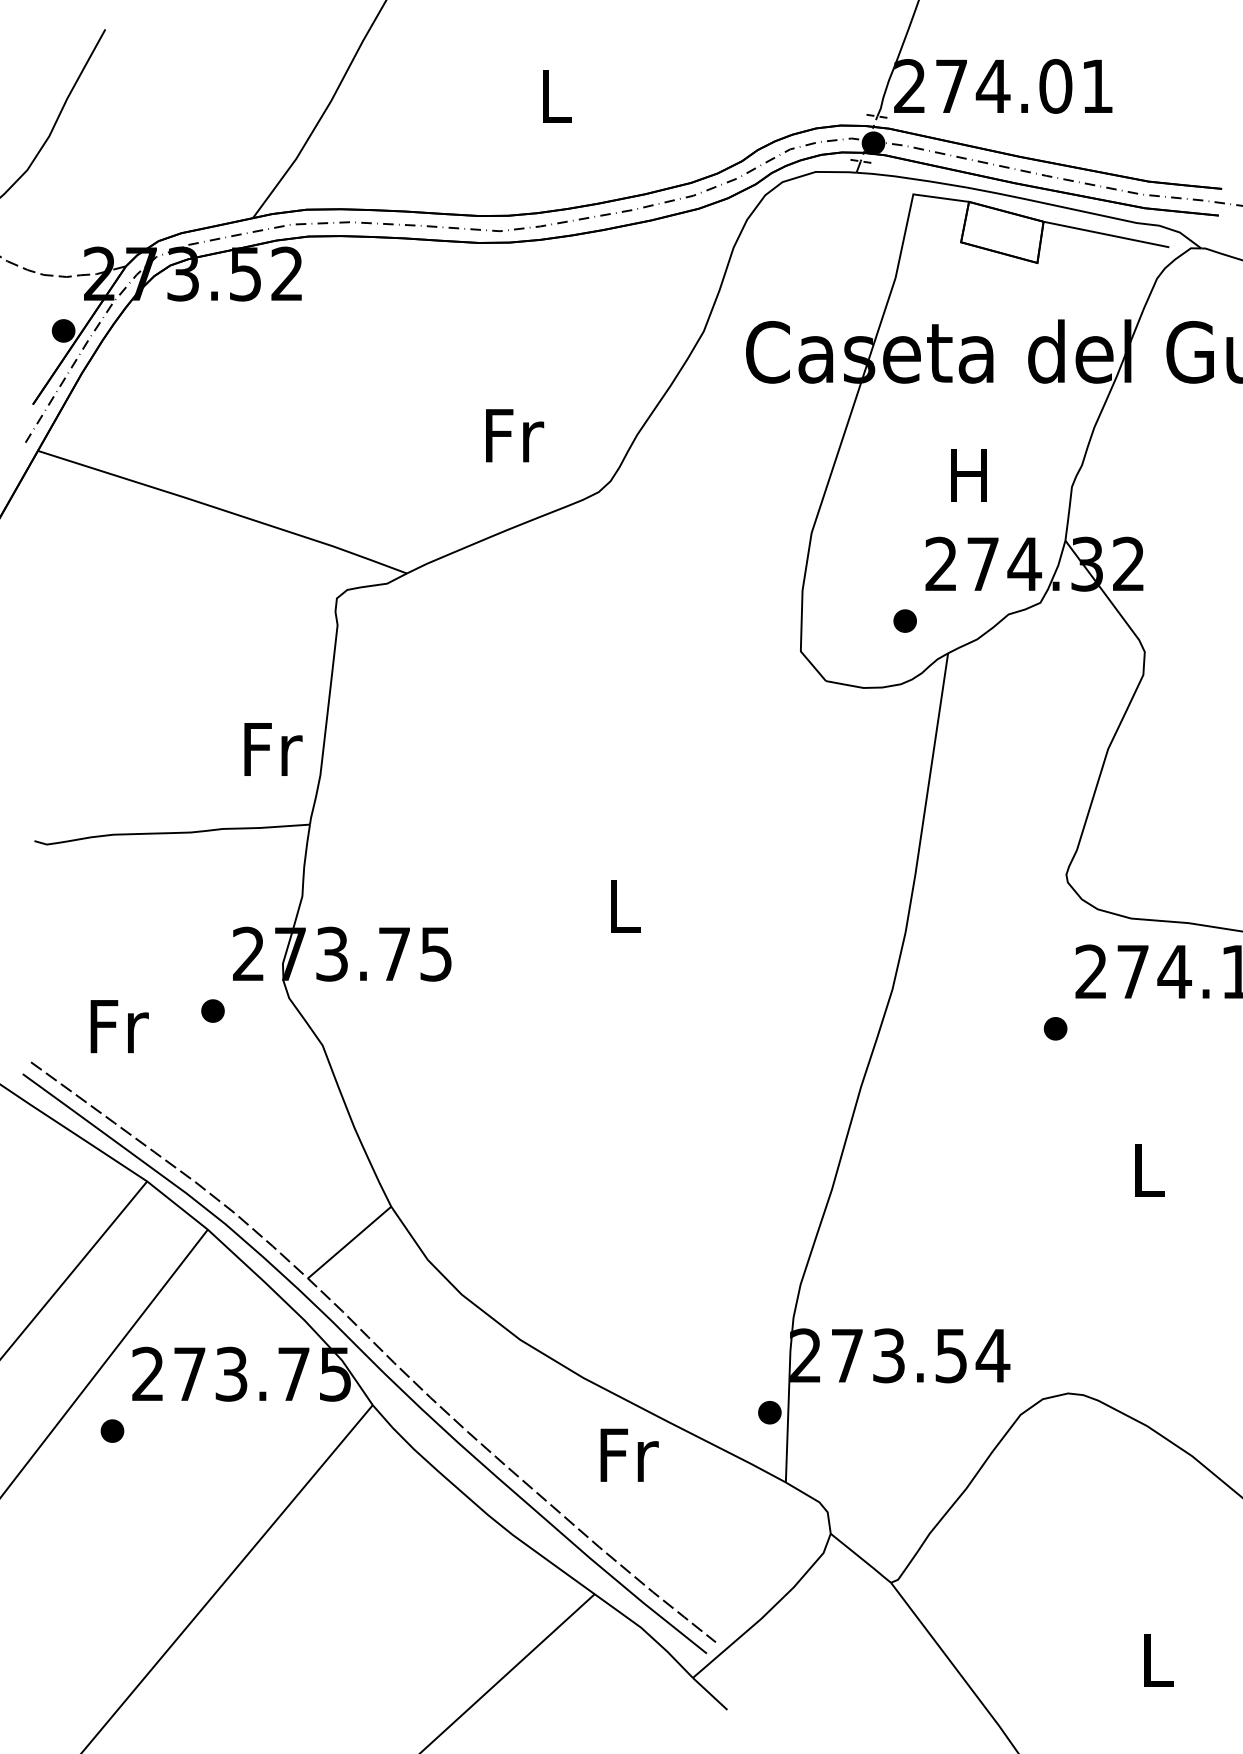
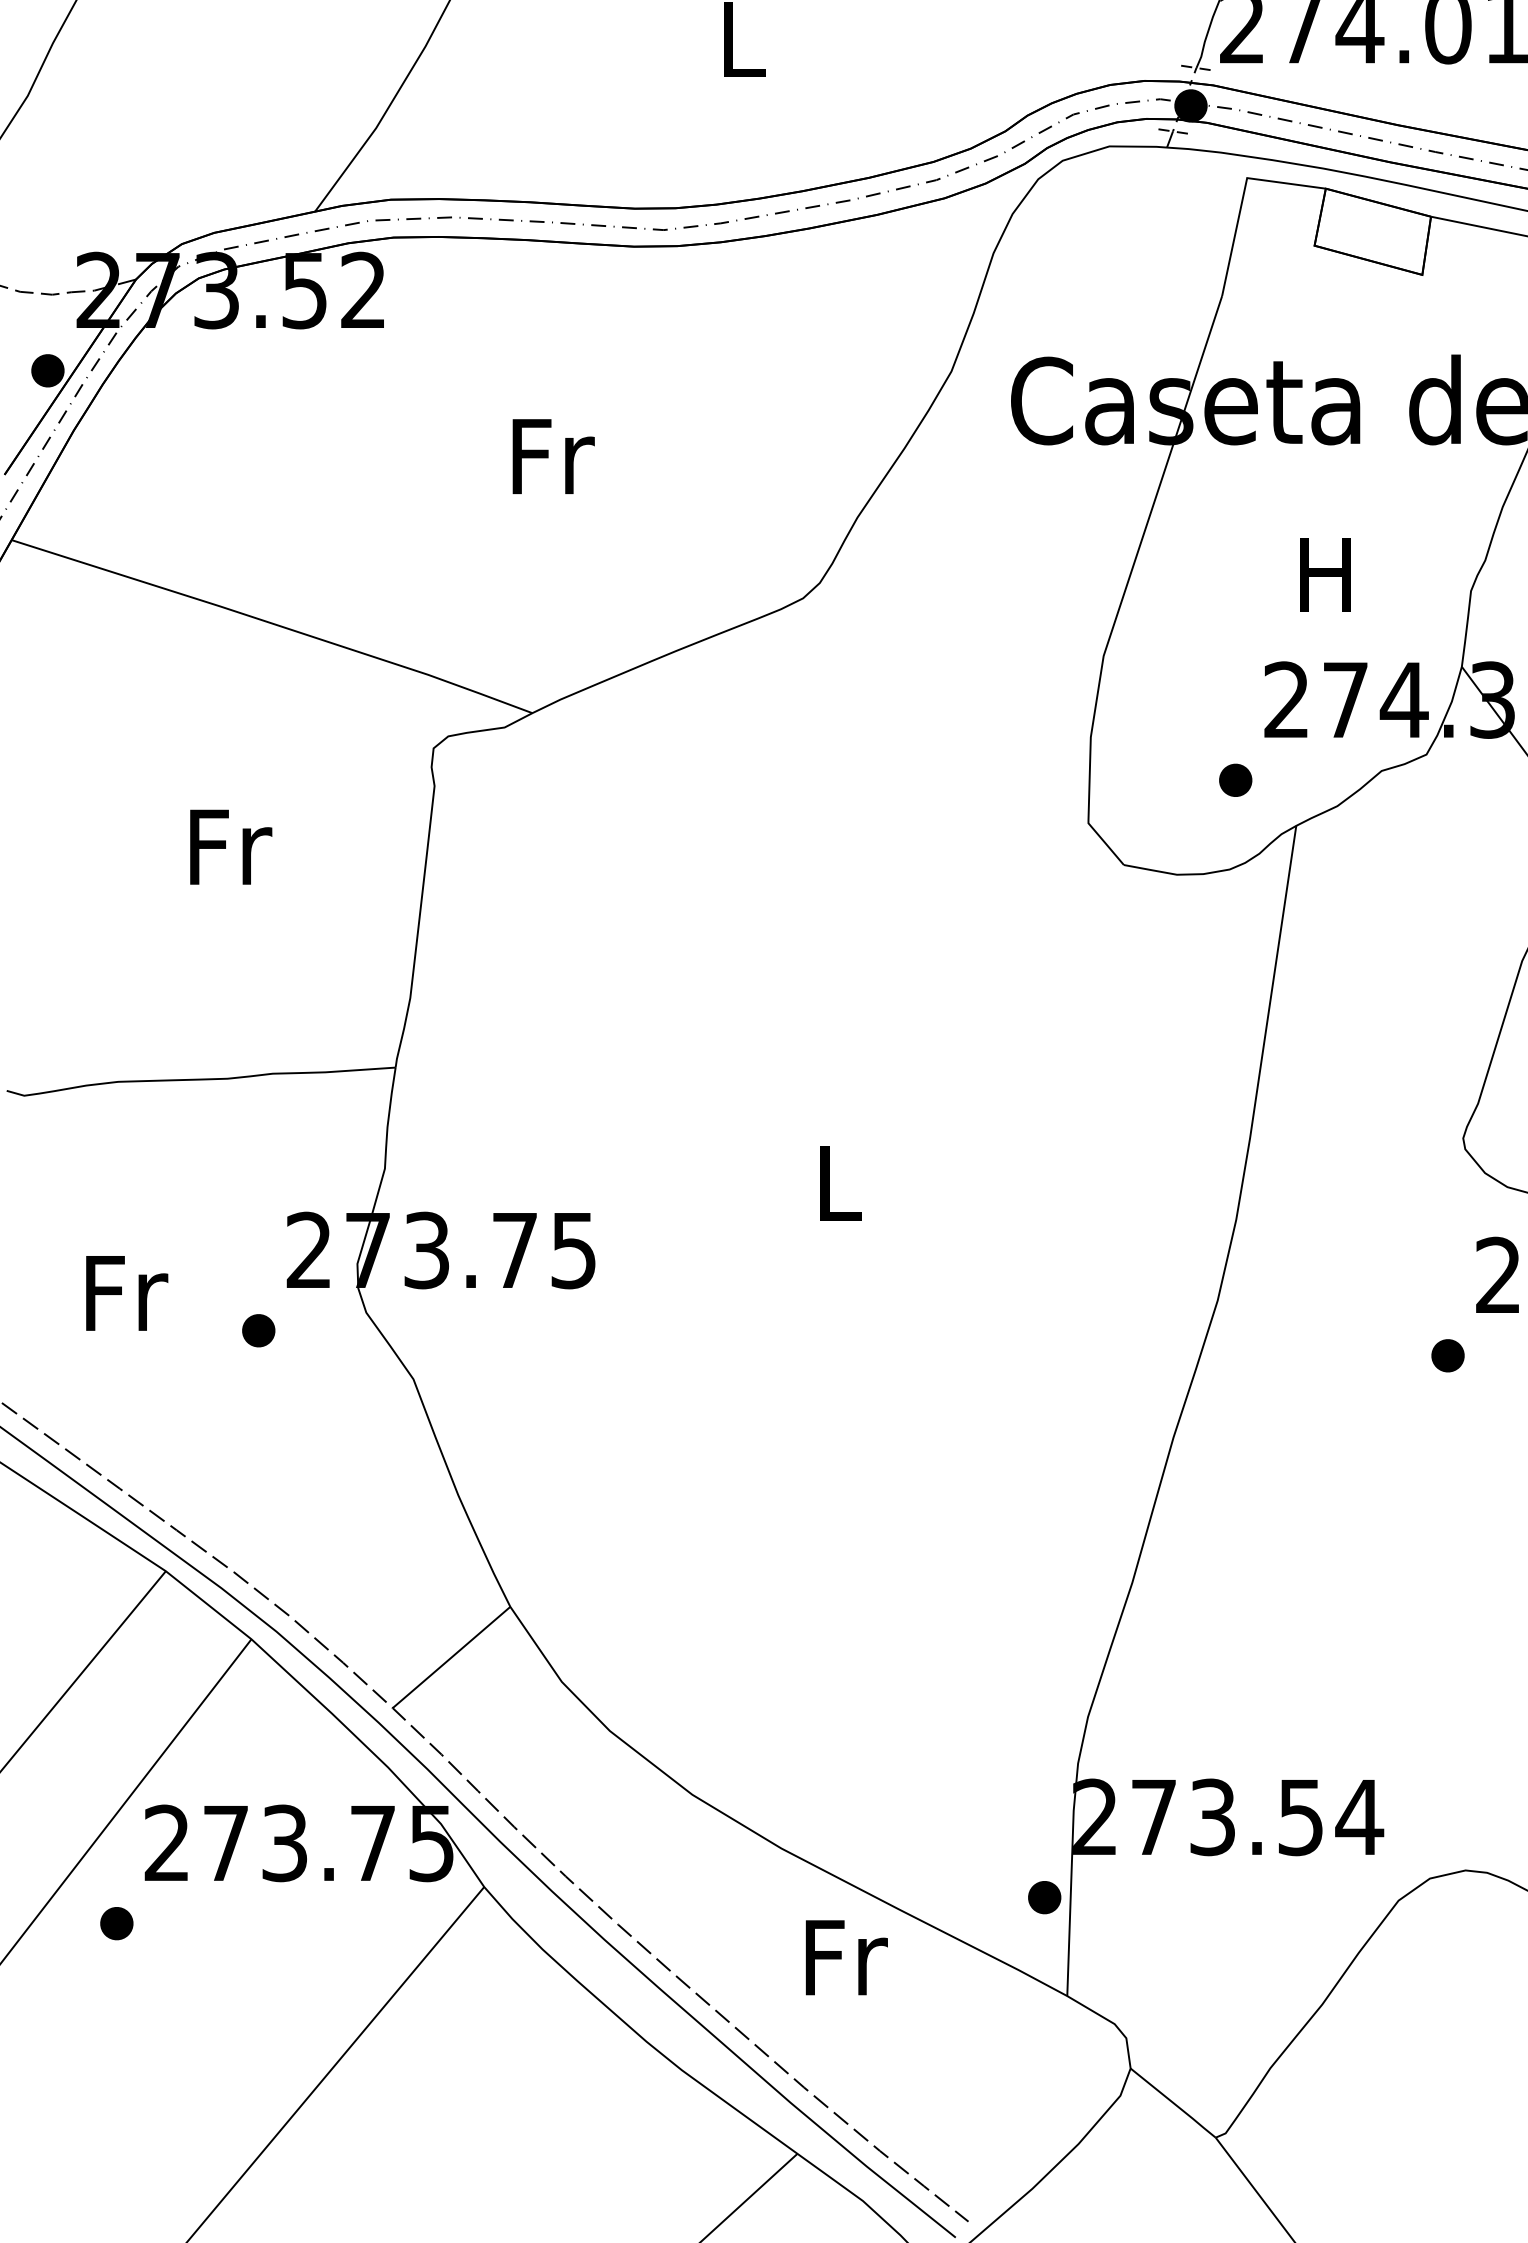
text: (515, 435) -> (554, 456), moved
text: (273, 749) -> (231, 847), moved
text: (119, 1026) -> (126, 1293), moved

